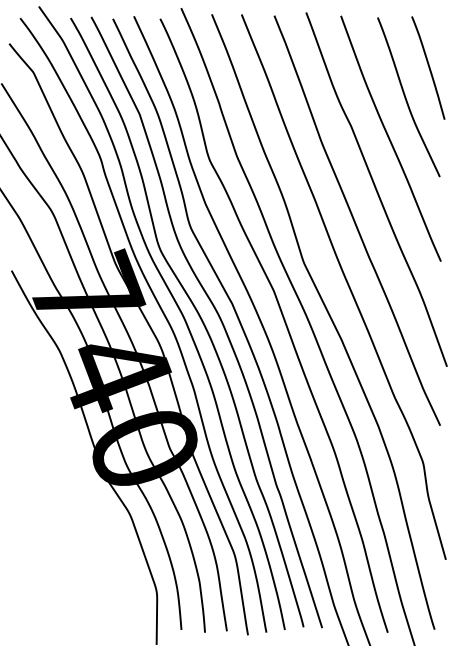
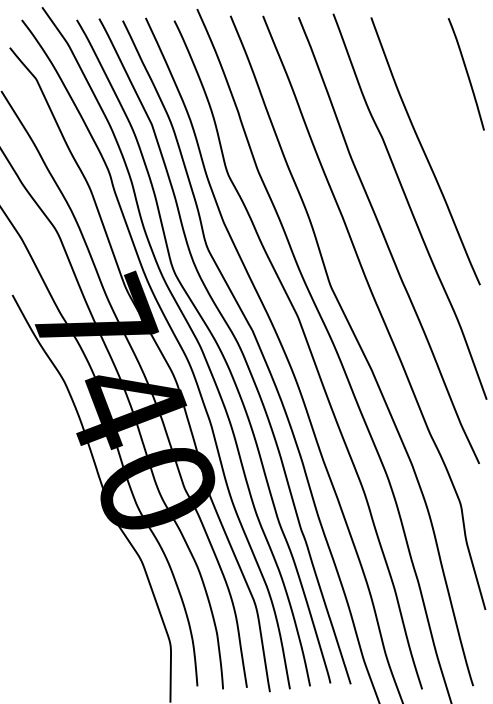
curve: (406, 97) -> (442, 106), removed

